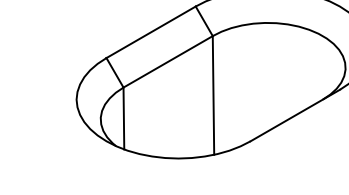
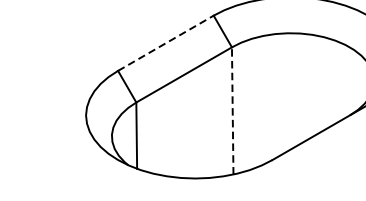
line: (151, 32) -> (166, 43), solid -> dashed
line: (213, 94) -> (232, 109), solid -> dashed

